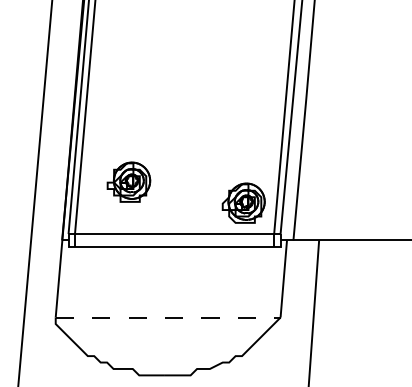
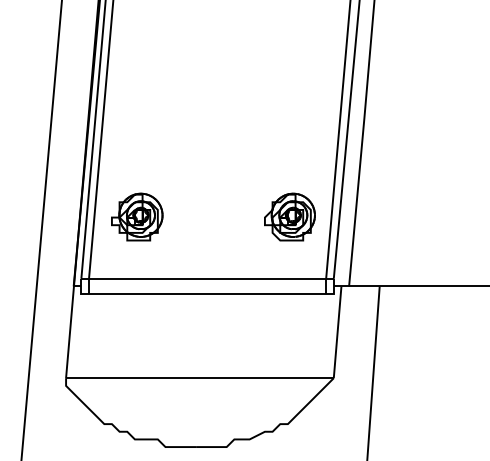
part: (129, 181) -> (137, 216), moved
part: (243, 202) -> (289, 216), moved
line: (167, 317) -> (199, 378), dashed -> solid

